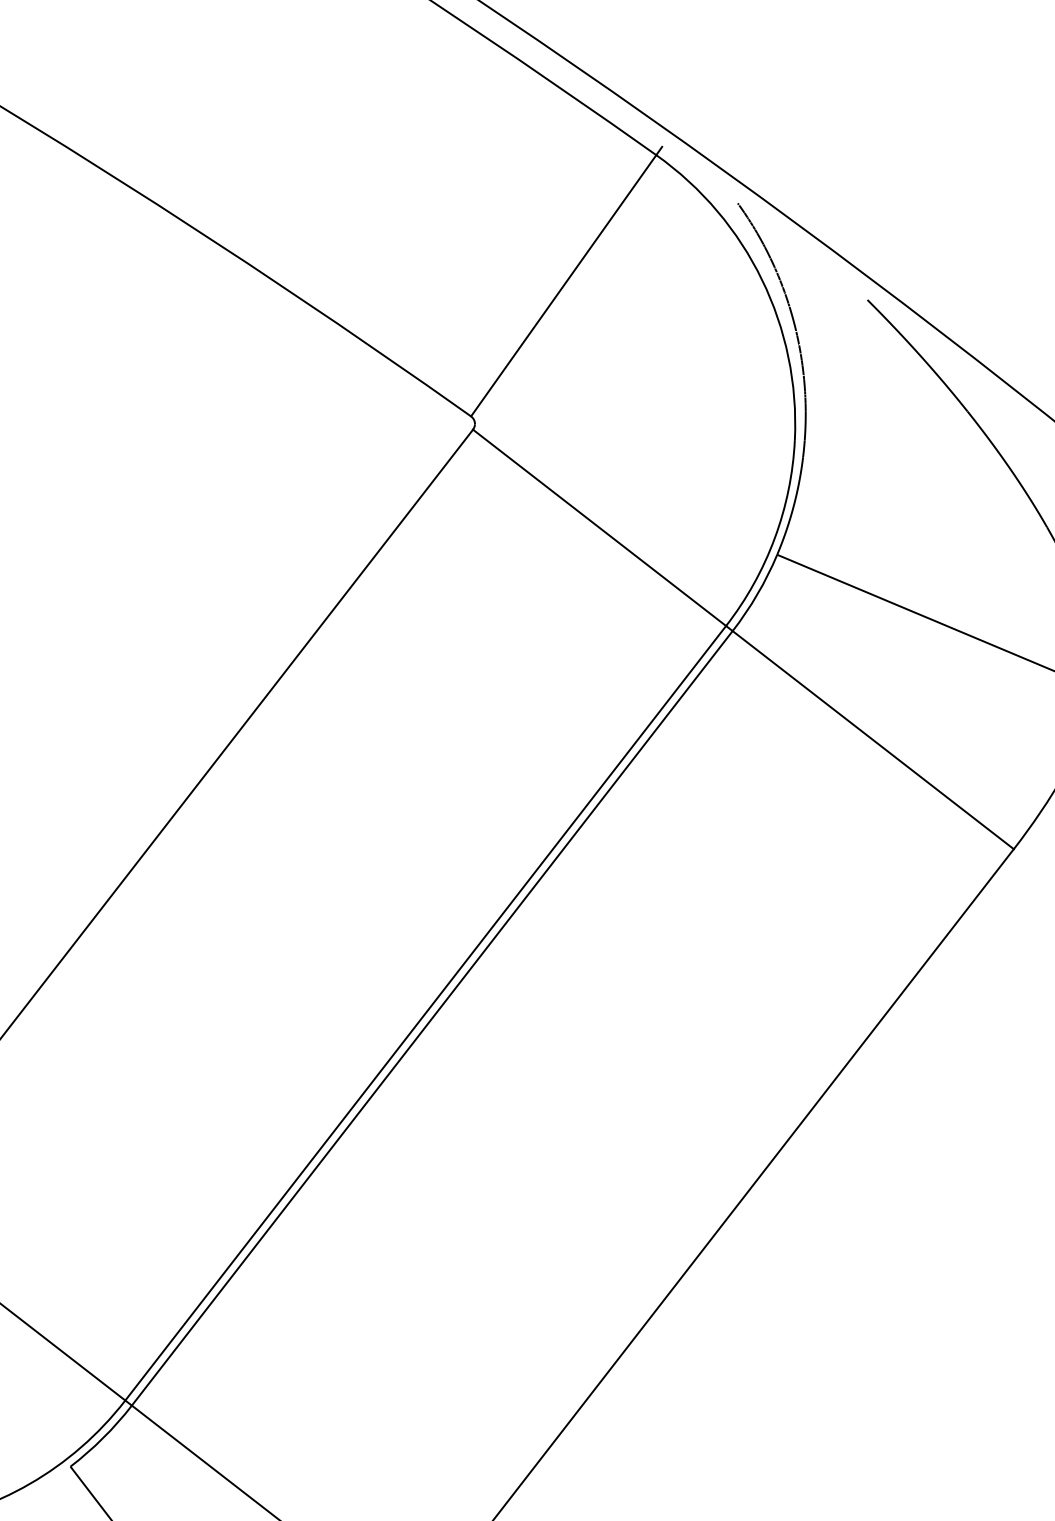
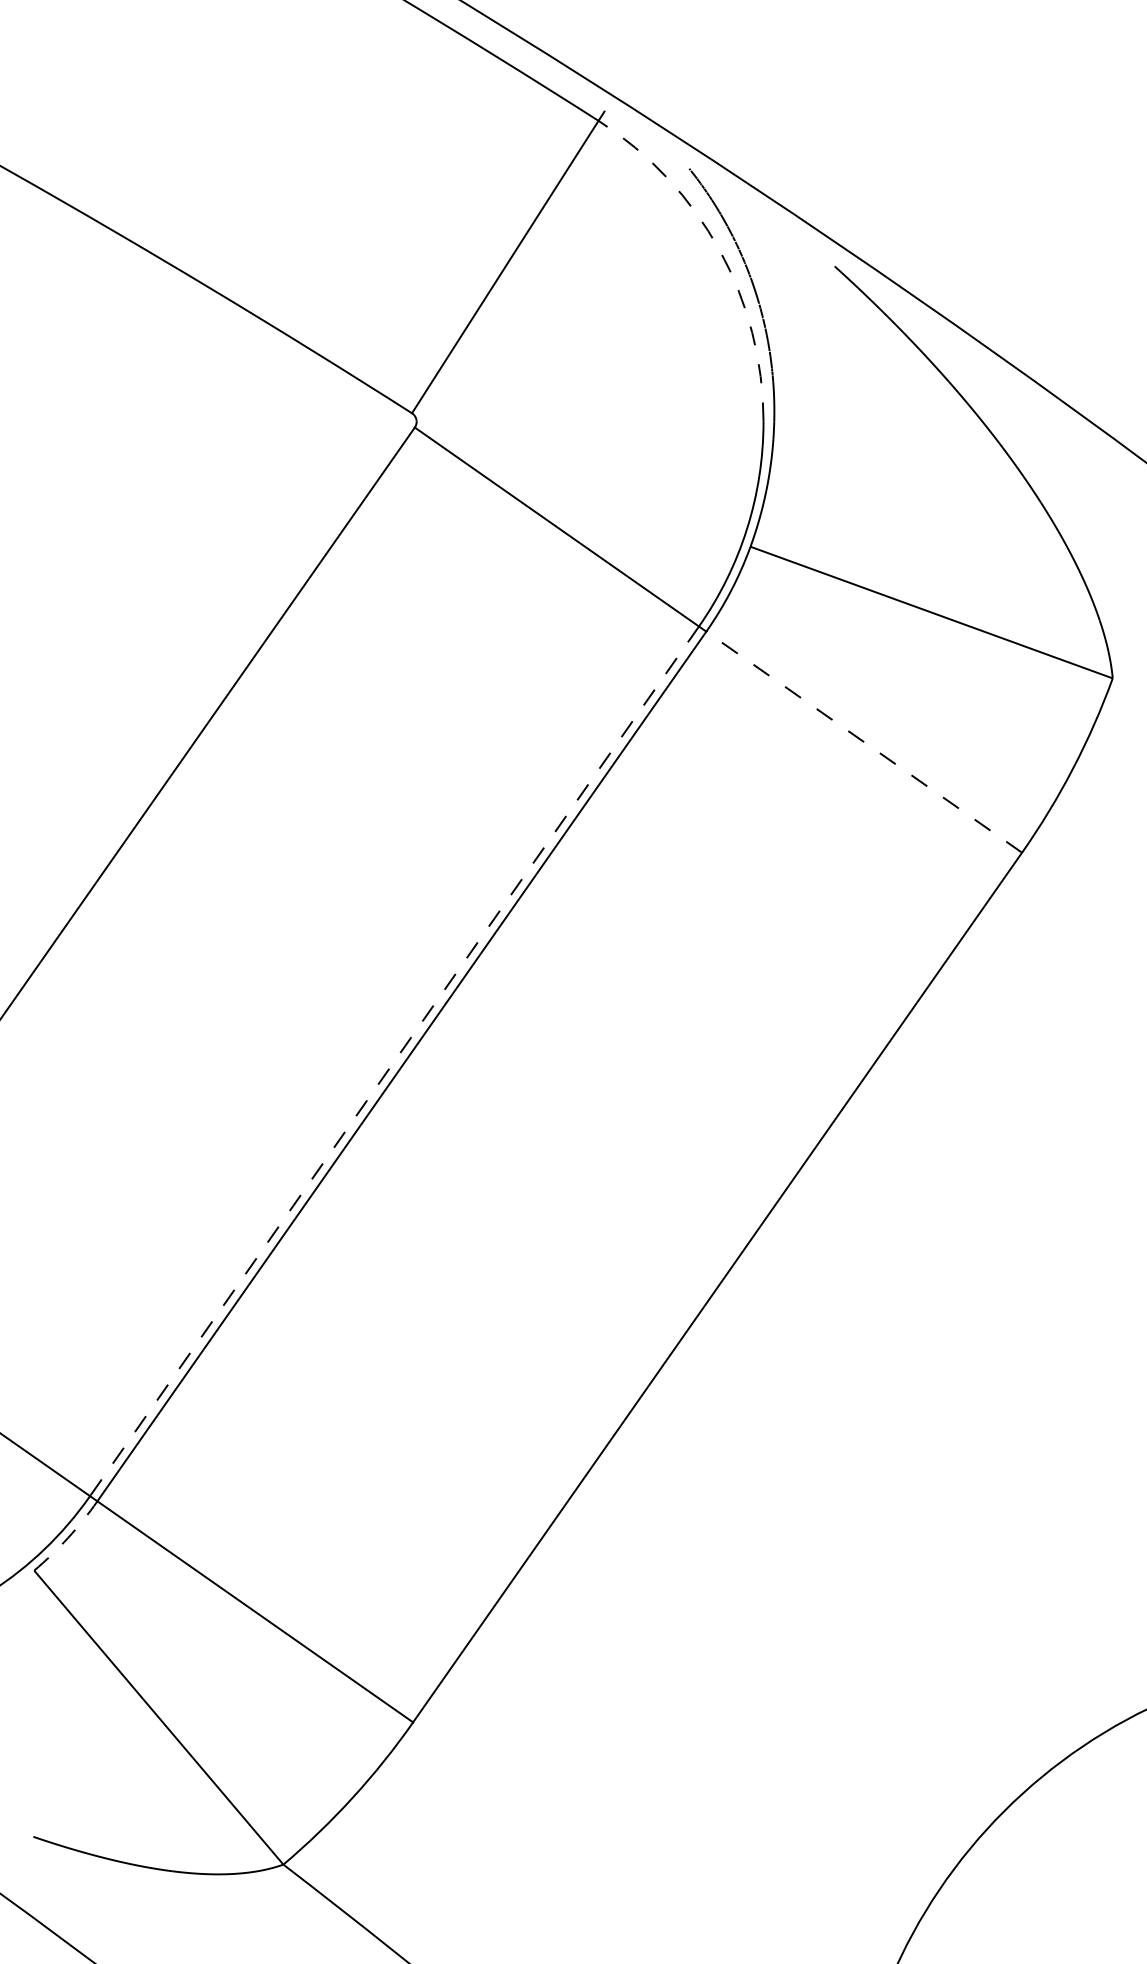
arc: (761, 280) -> (719, 250), solid -> dashed
line: (873, 740) -> (864, 742), solid -> dashed
line: (425, 1013) -> (394, 1061), solid -> dashed
arc: (103, 1437) -> (68, 1537), solid -> dashed

